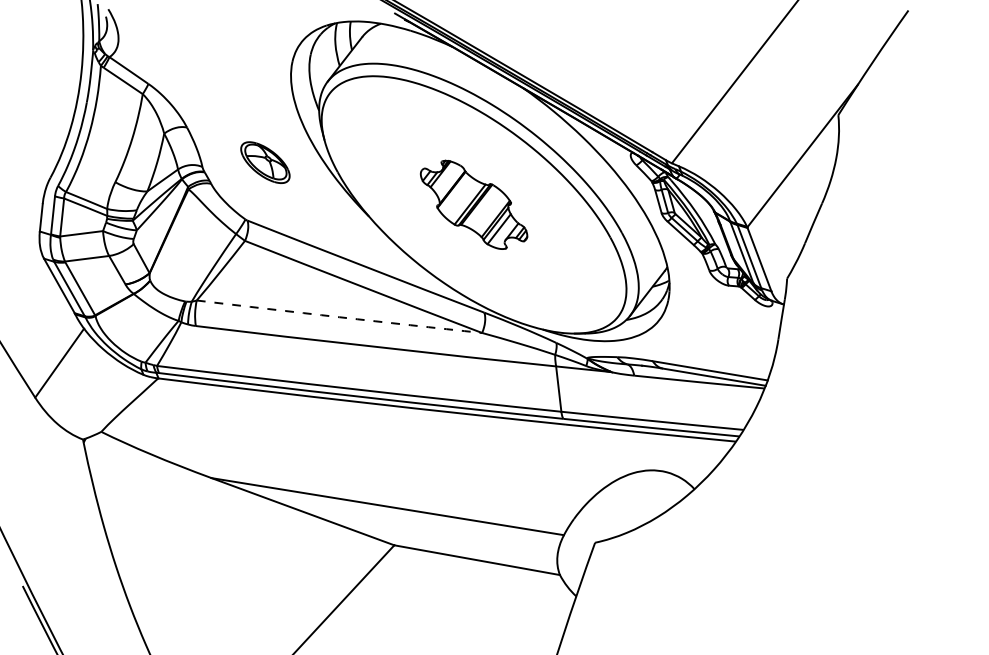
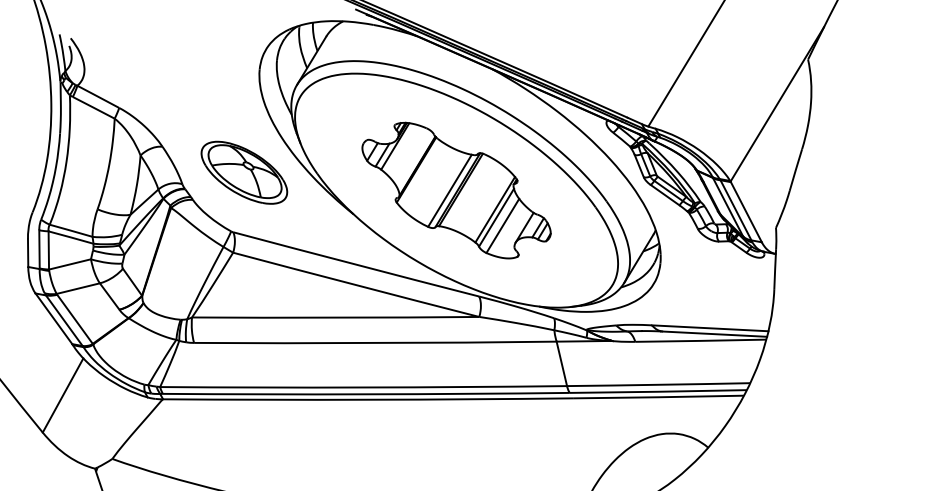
part: (265, 162) -> (244, 172), size x1.67
part: (473, 204) -> (455, 190), size x1.67
arc: (339, 317) -> (335, 317), dashed -> solid

